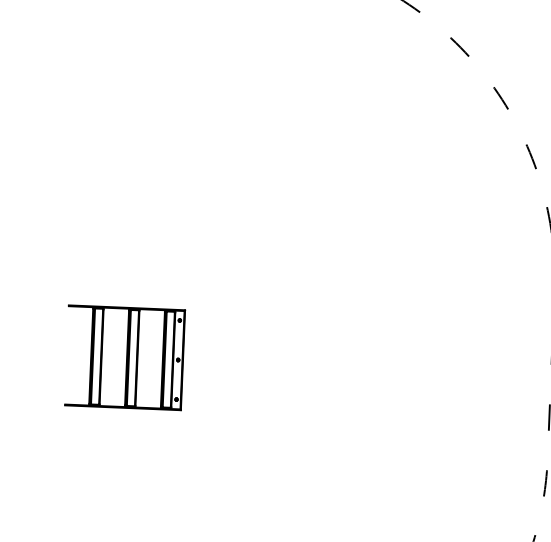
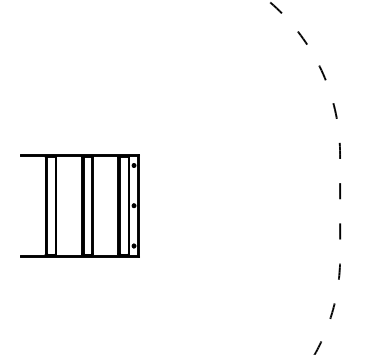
part: (124, 357) -> (79, 205), size x1.67

